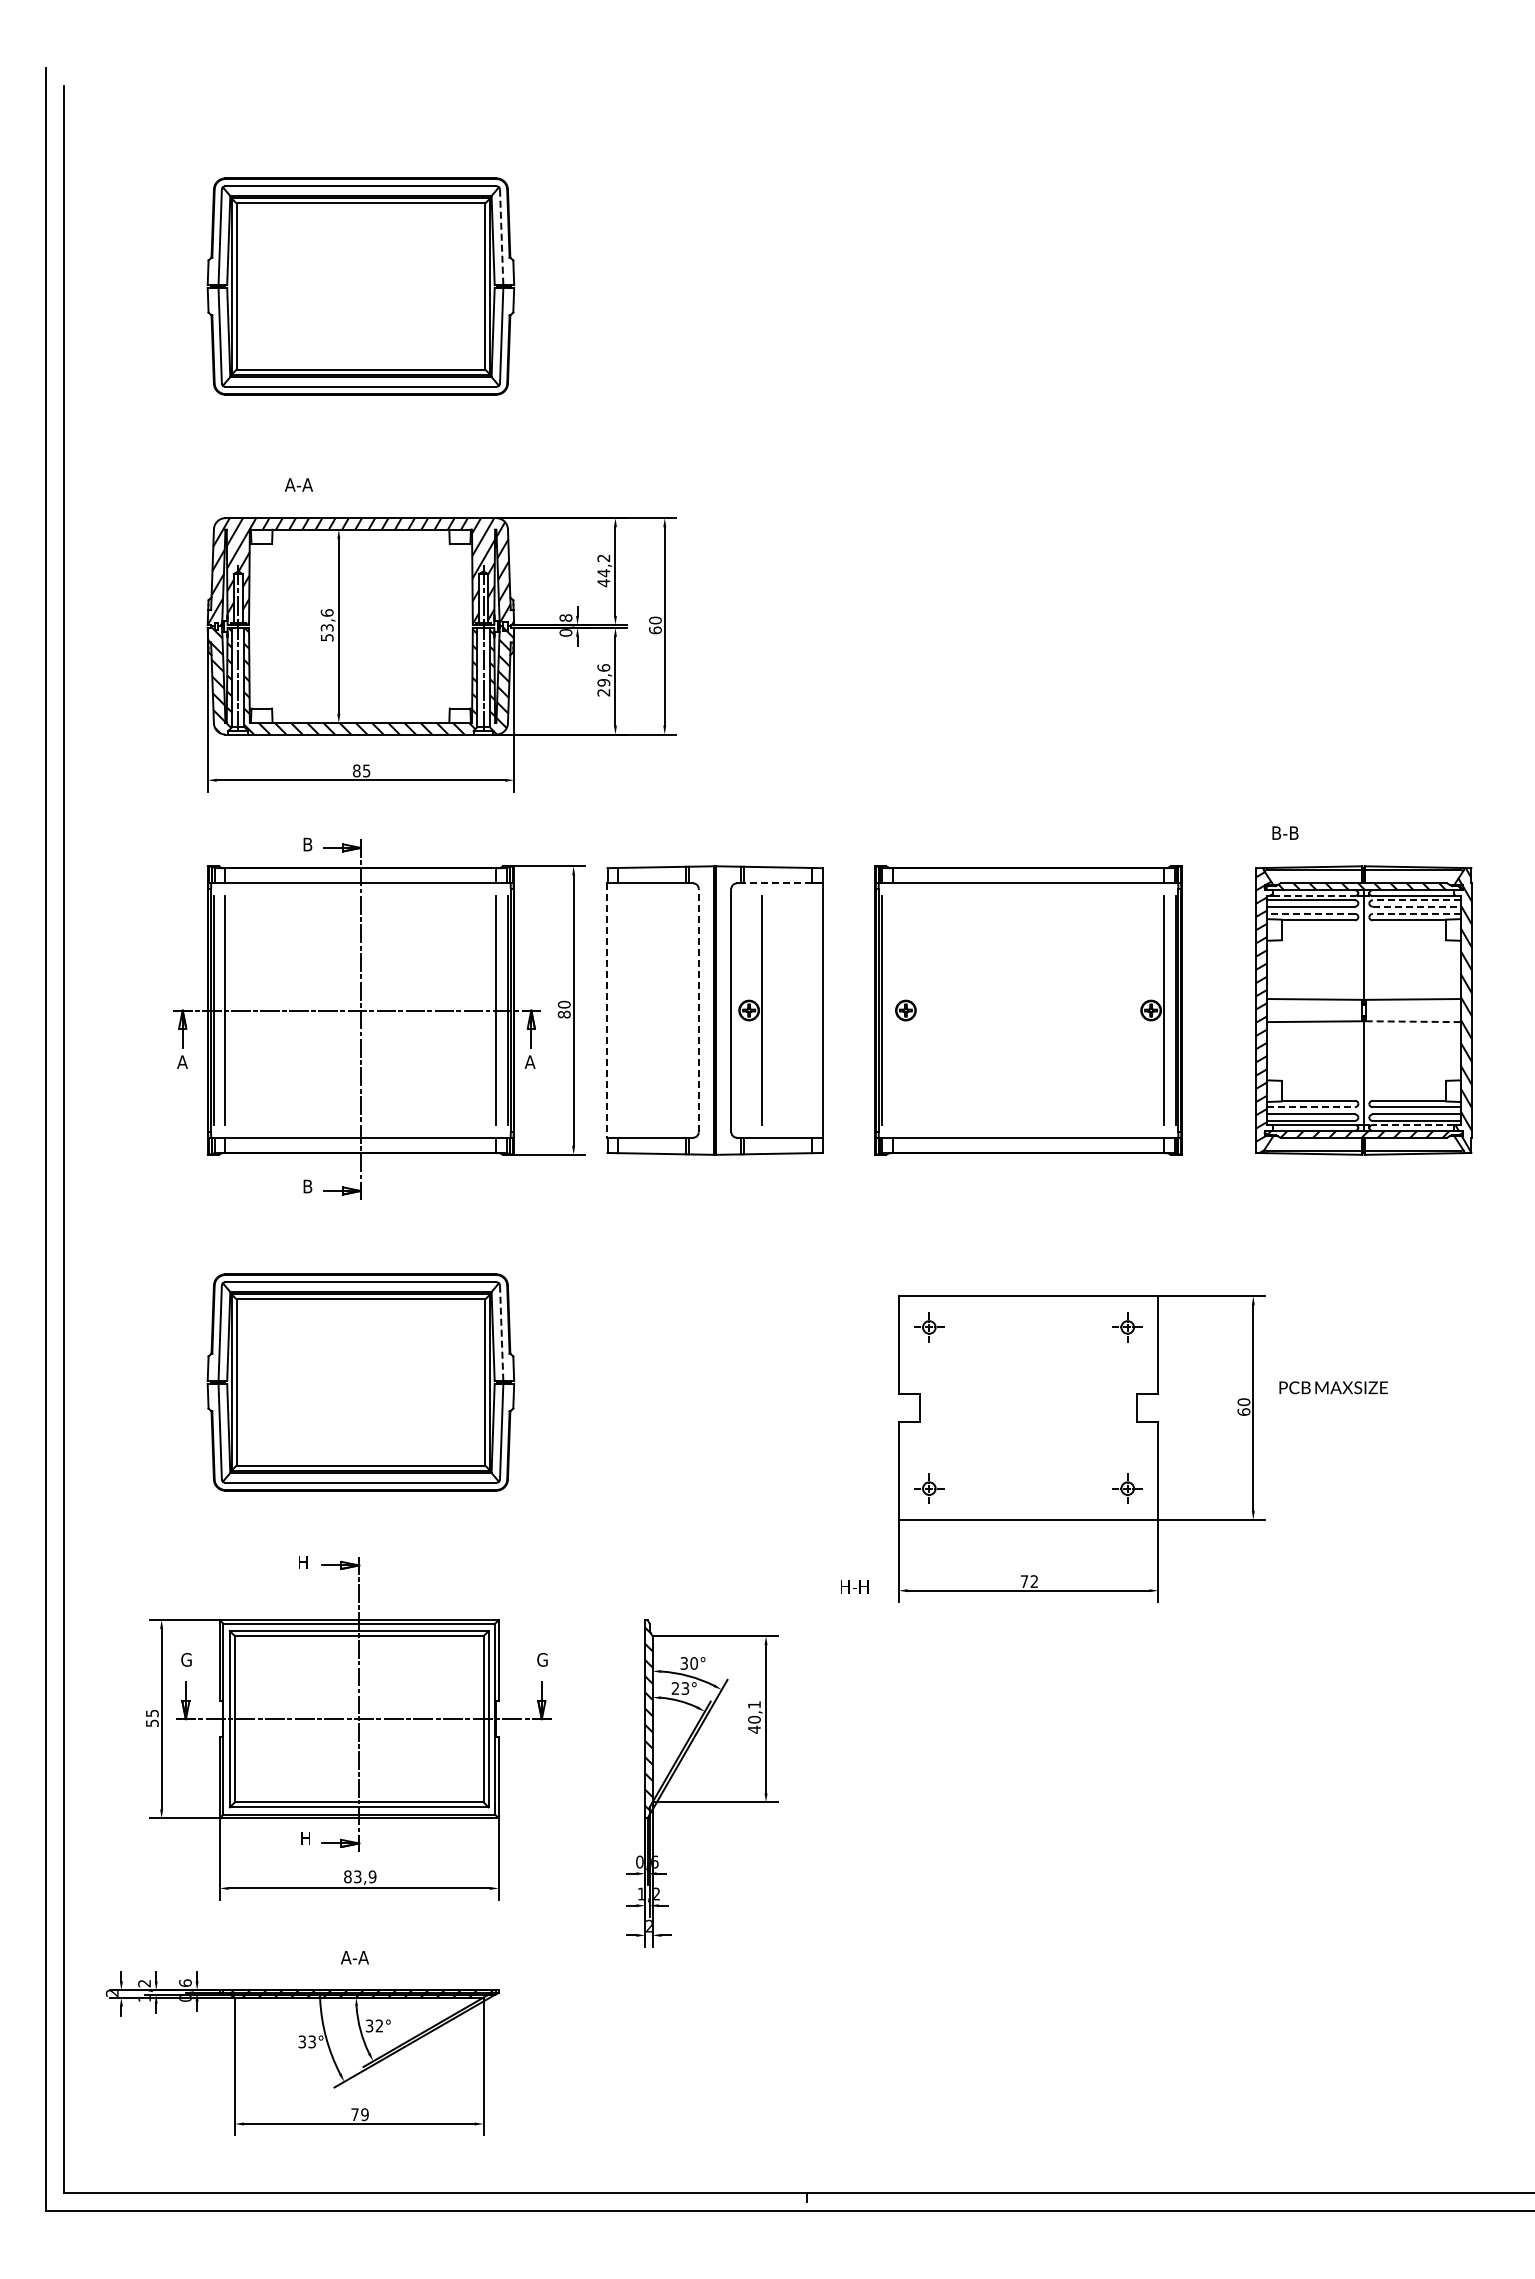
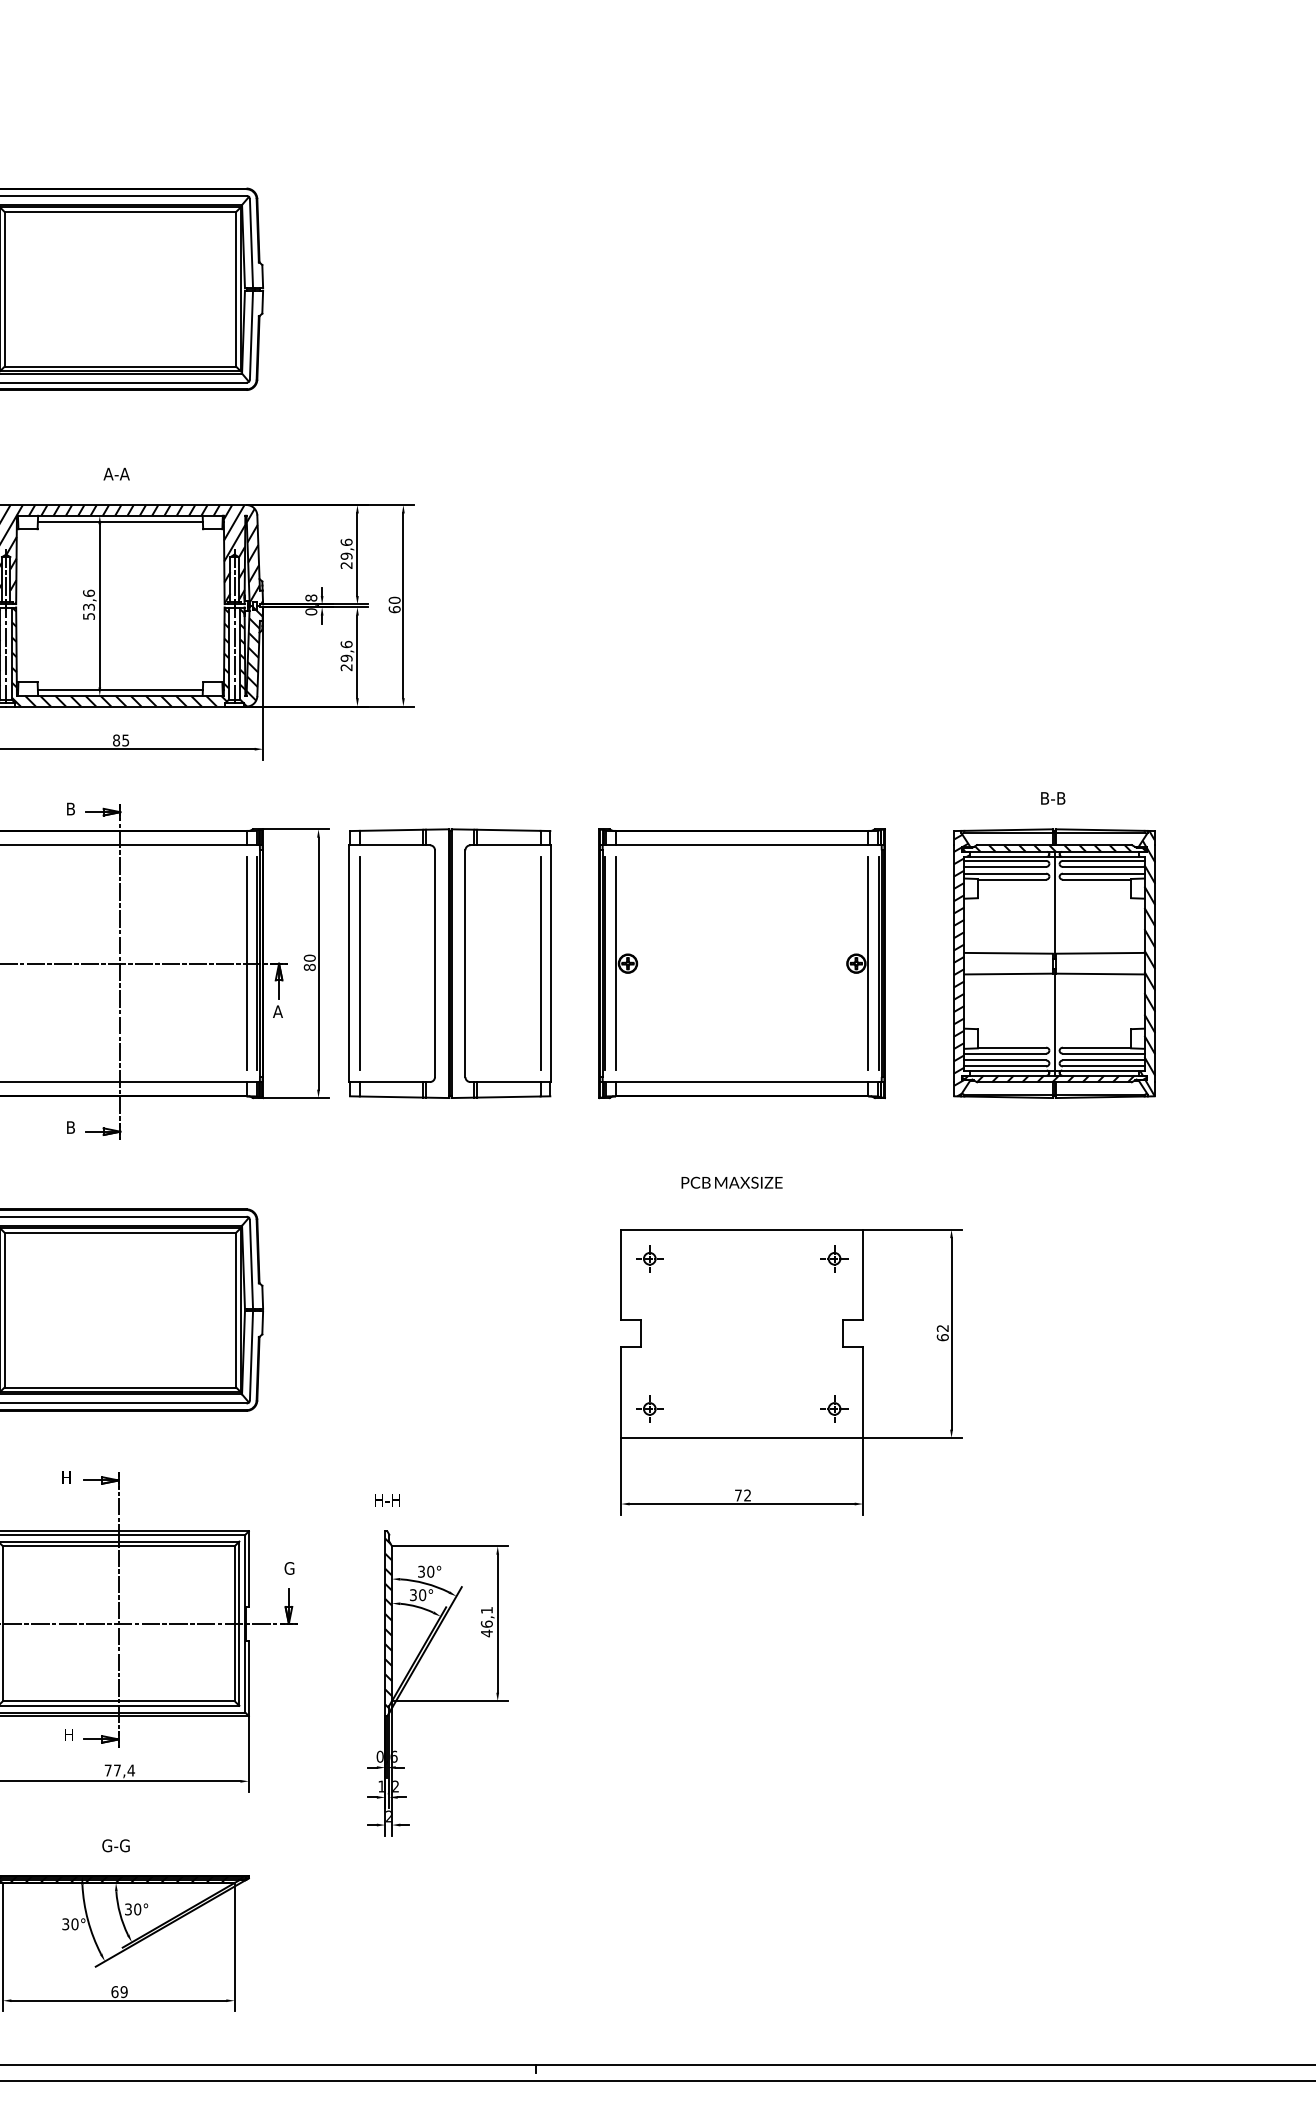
line: (501, 237) -> (251, 243), dashed -> solid
text: (298, 484) -> (116, 473), moved
line: (360, 535) -> (119, 521), added
text: (603, 570) -> (346, 553), 44,2 -> 29,6
line: (360, 716) -> (119, 689), added
text: (1285, 832) -> (1053, 797), moved
line: (777, 883) -> (508, 845), dashed -> solid
line: (1314, 895) -> (1008, 856), dashed -> solid
line: (1416, 900) -> (1103, 861), dashed -> solid
line: (1416, 906) -> (1103, 866), dashed -> solid
line: (1311, 913) -> (1005, 873), dashed -> solid
line: (1416, 913) -> (1103, 873), dashed -> solid
line: (617, 1010) -> (359, 963), added
line: (698, 1010) -> (434, 963), dashed -> solid
part: (750, 1010) -> (483, 963), removed
line: (812, 1010) -> (540, 963), added
line: (893, 1010) -> (616, 963), added
line: (606, 1011) -> (349, 964), dashed -> solid
line: (1413, 1021) -> (1100, 973), dashed -> solid
line: (1311, 1107) -> (1005, 1053), dashed -> solid
line: (1412, 1125) -> (1099, 1070), dashed -> solid
line: (501, 1333) -> (251, 1264), dashed -> solid
text: (1333, 1387) -> (731, 1182), moved
text: (1243, 1401) -> (942, 1327), 60 -> 62
text: (854, 1586) -> (387, 1500), moved
text: (680, 1688) -> (418, 1595), 23° -> 30°
text: (754, 1719) -> (486, 1623), 40,1 -> 46,1
text: (360, 1876) -> (119, 1770), 83,9 -> 77,4
text: (355, 1957) -> (115, 1845), A-A -> G-G
text: (379, 2025) -> (137, 1908), 32° -> 30°
text: (312, 2041) -> (75, 1923), 33° -> 30°
text: (354, 2114) -> (114, 1991), 79 -> 69

